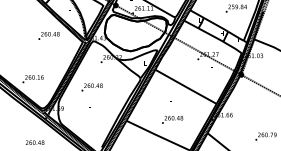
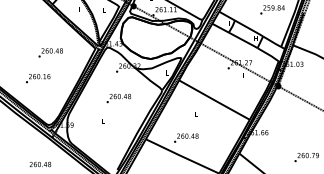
text: (48, 35) -> (50, 52), moved
text: (32, 79) -> (37, 78), moved
text: (91, 87) -> (118, 98), moved
text: (172, 119) -> (186, 137), moved

